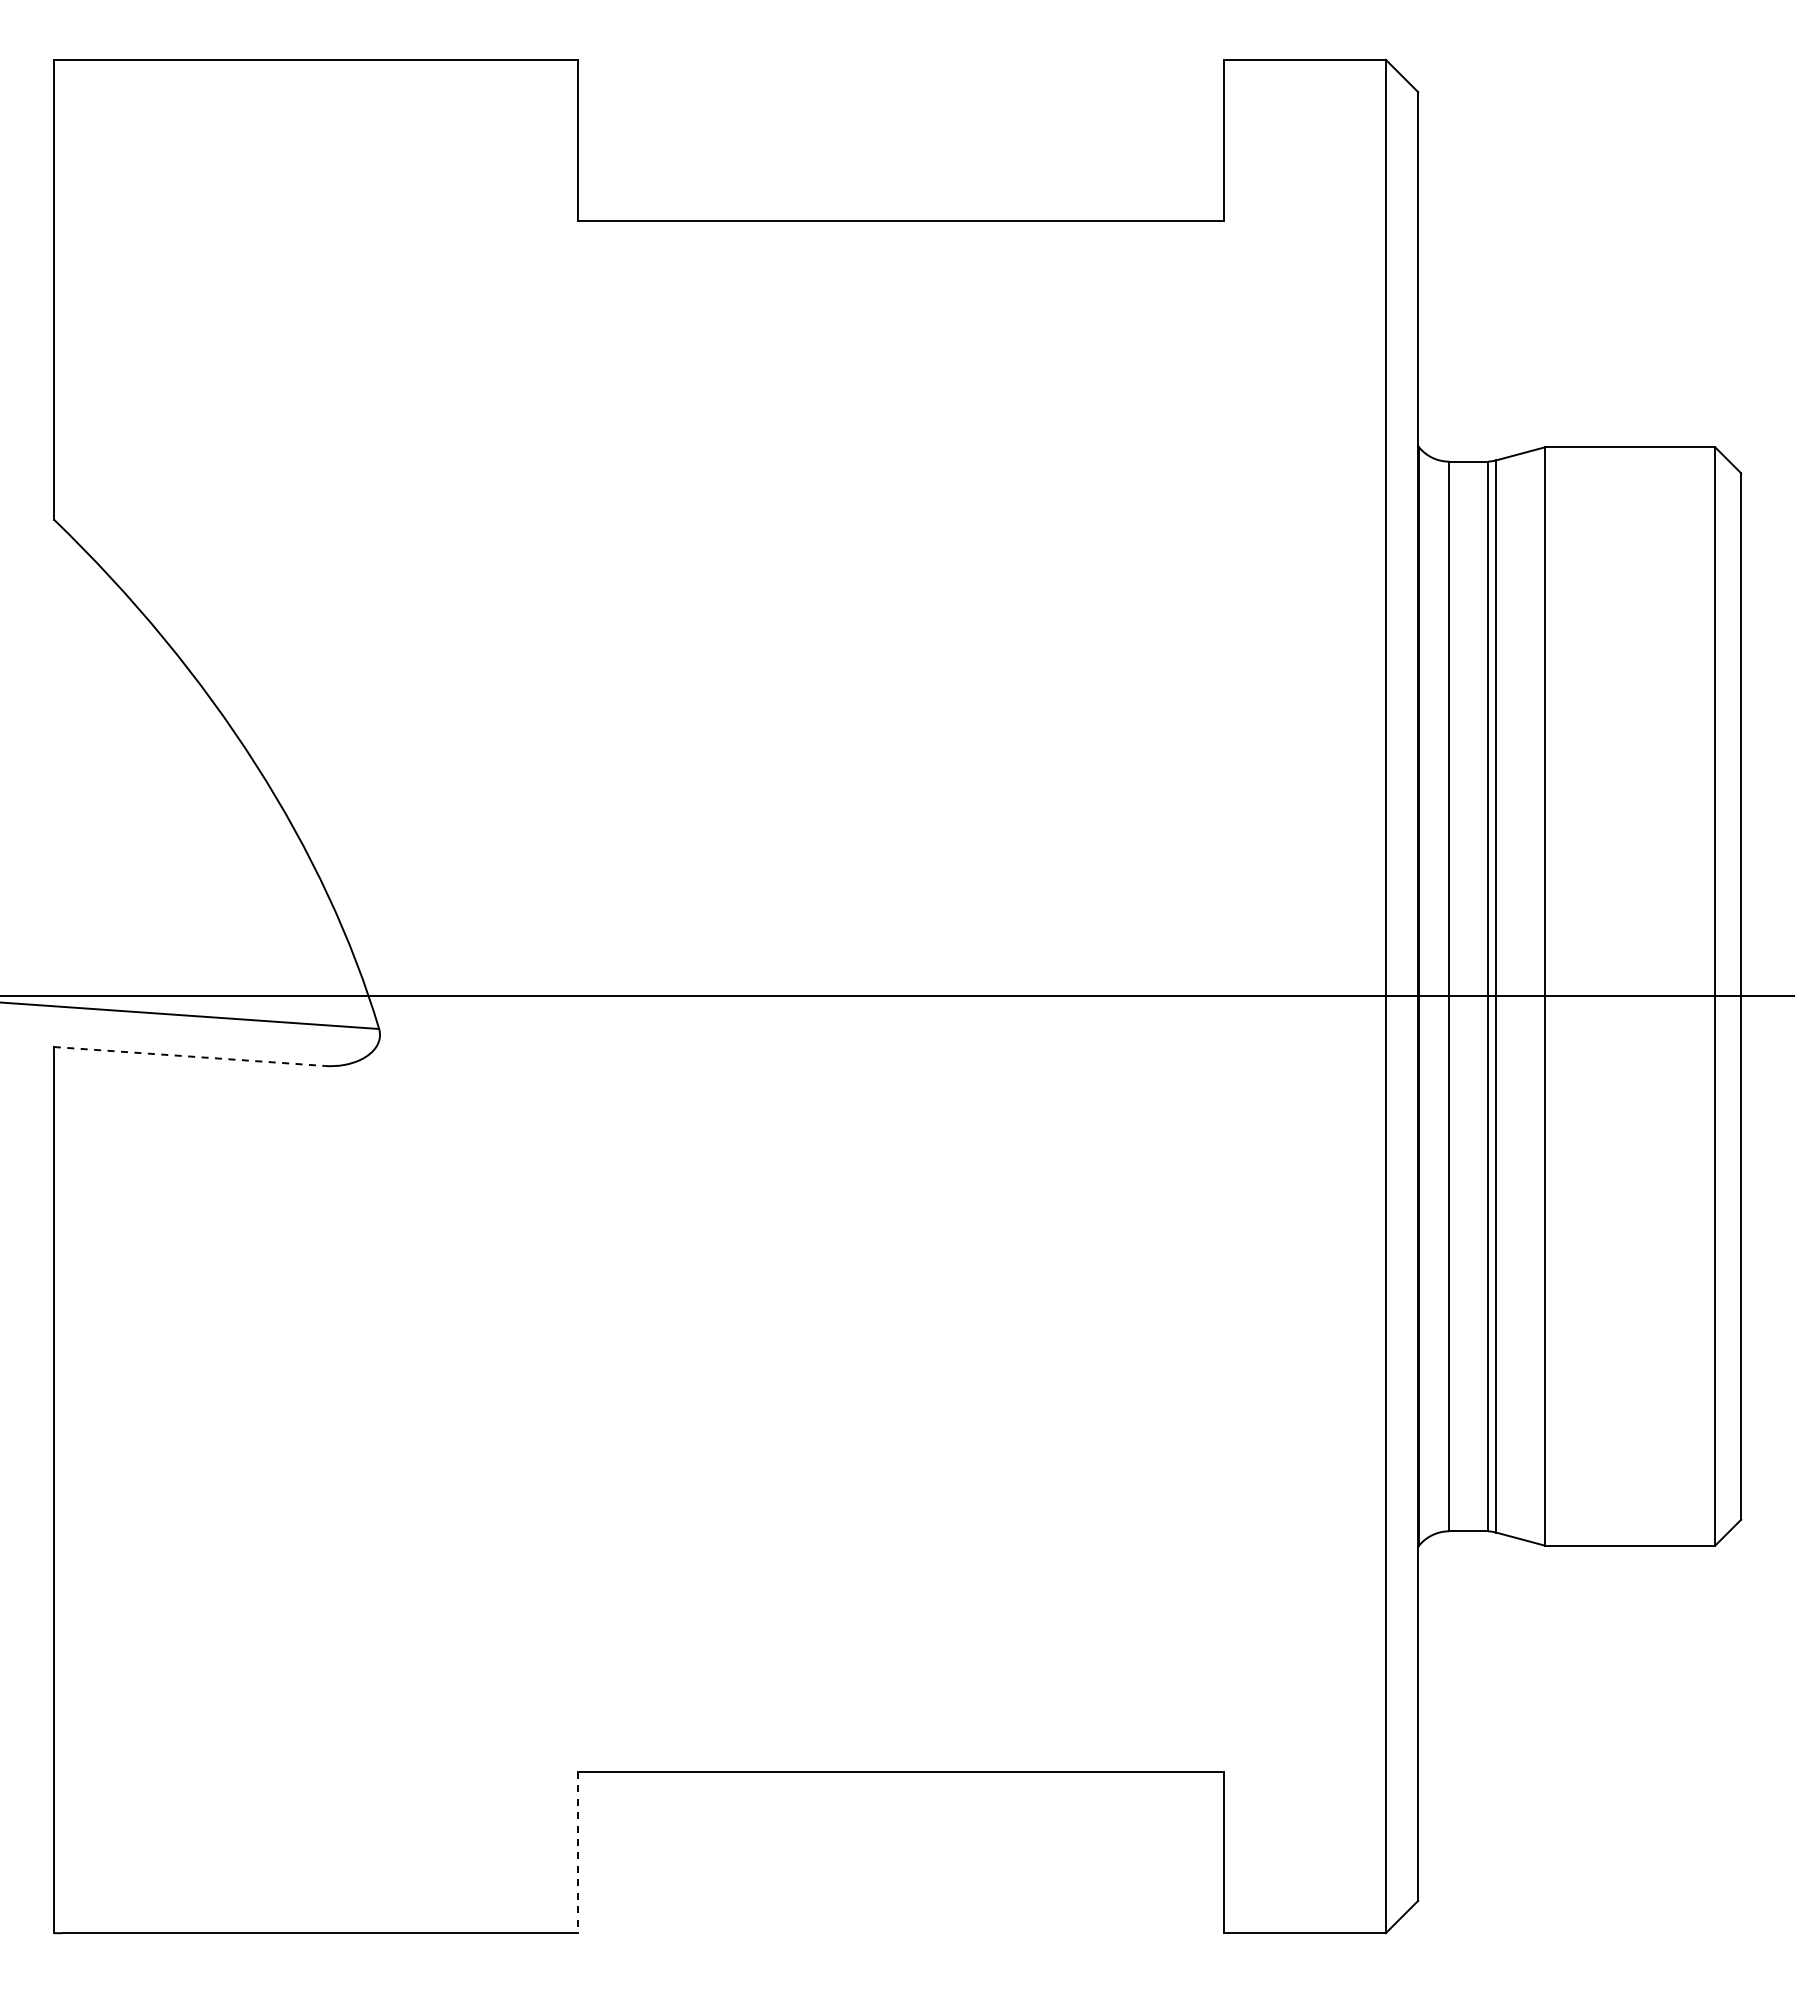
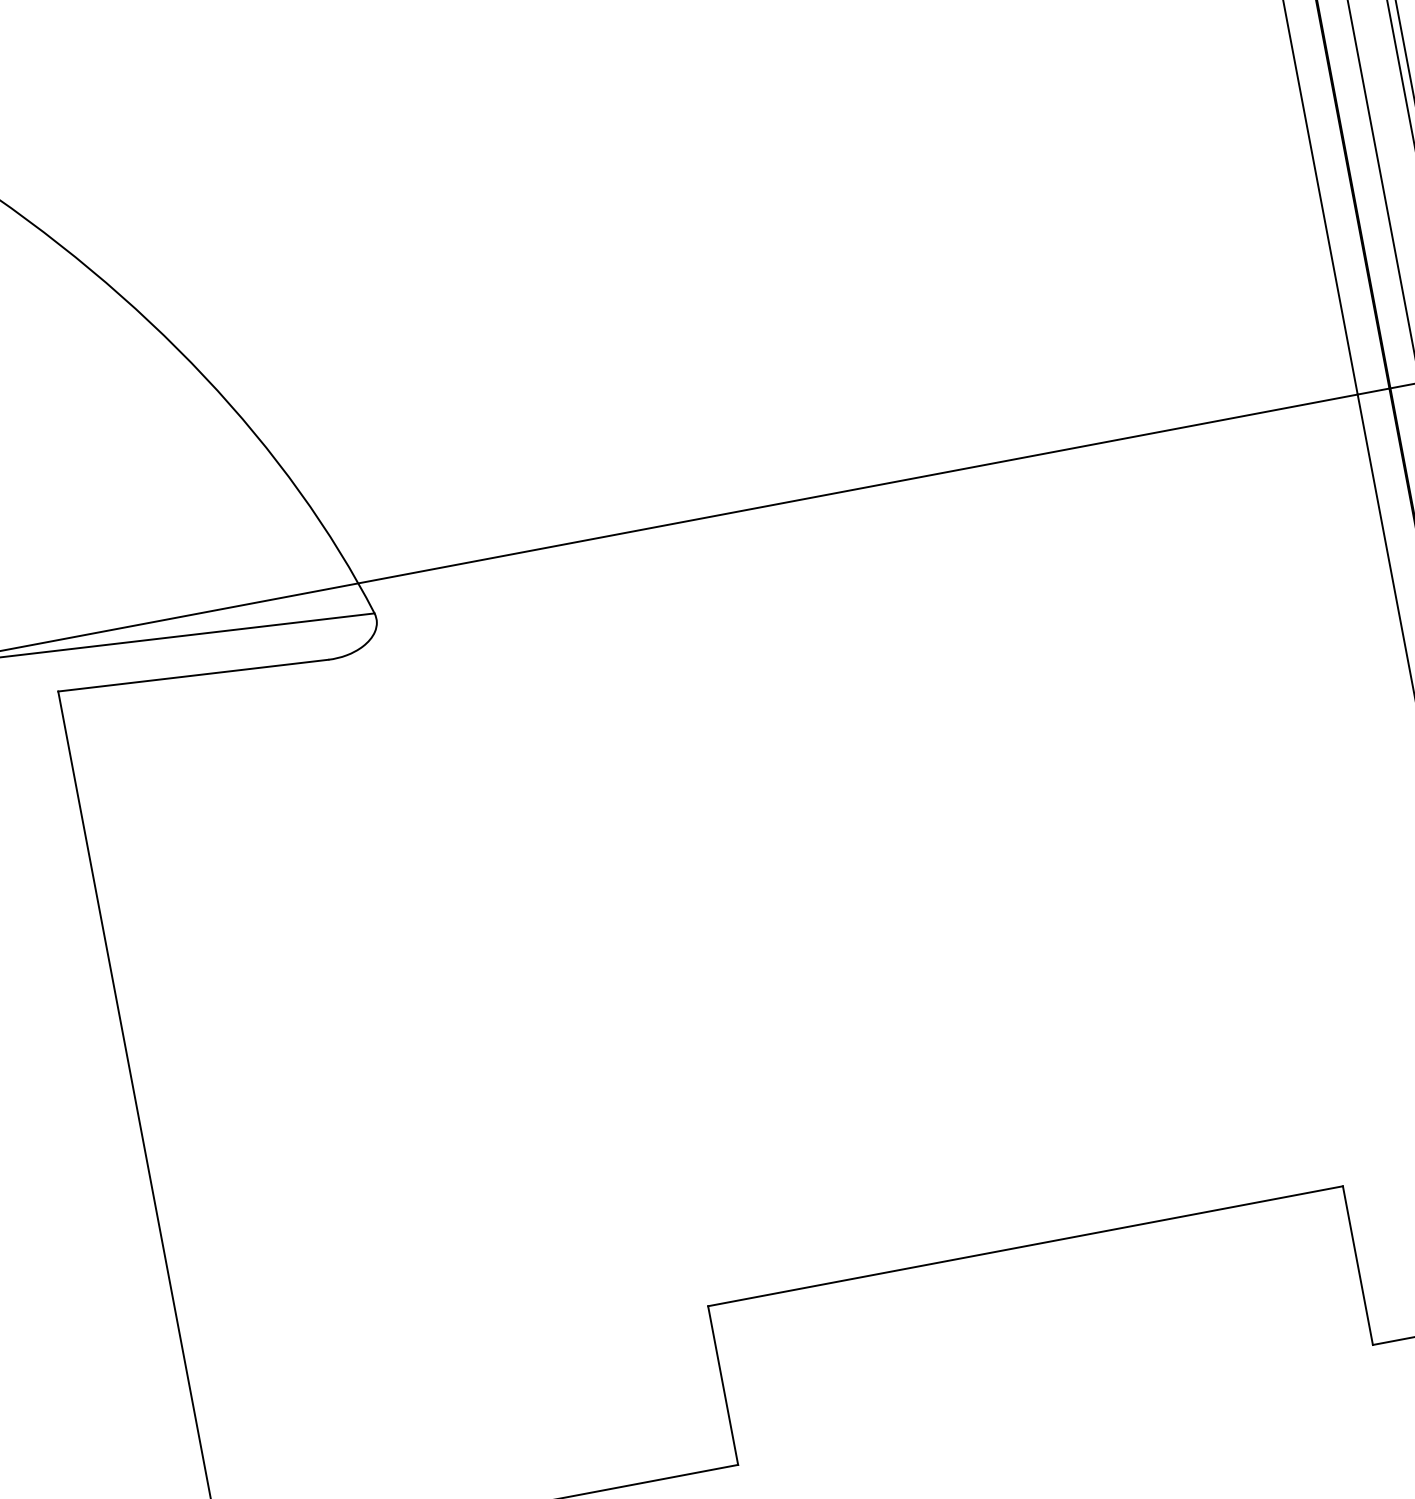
line: (189, 1056) -> (193, 675), dashed -> solid
line: (578, 1852) -> (723, 1385), dashed -> solid

